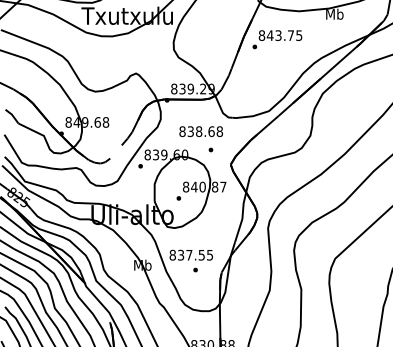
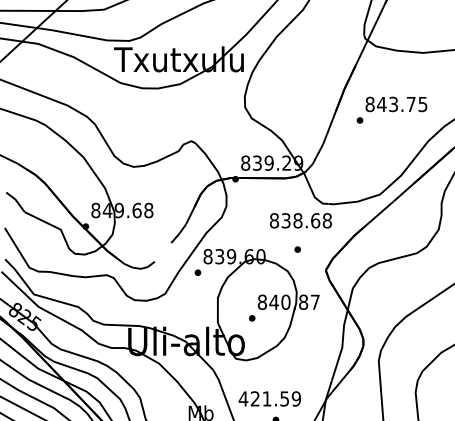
text: (277, 39) -> (392, 109), moved
text: (200, 131) -> (299, 220), moved
text: (191, 254) -> (270, 397), 837.55 -> 421.59

